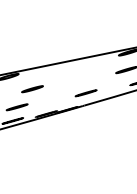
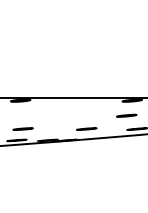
line: (31, 88) -> (39, 115), removed

